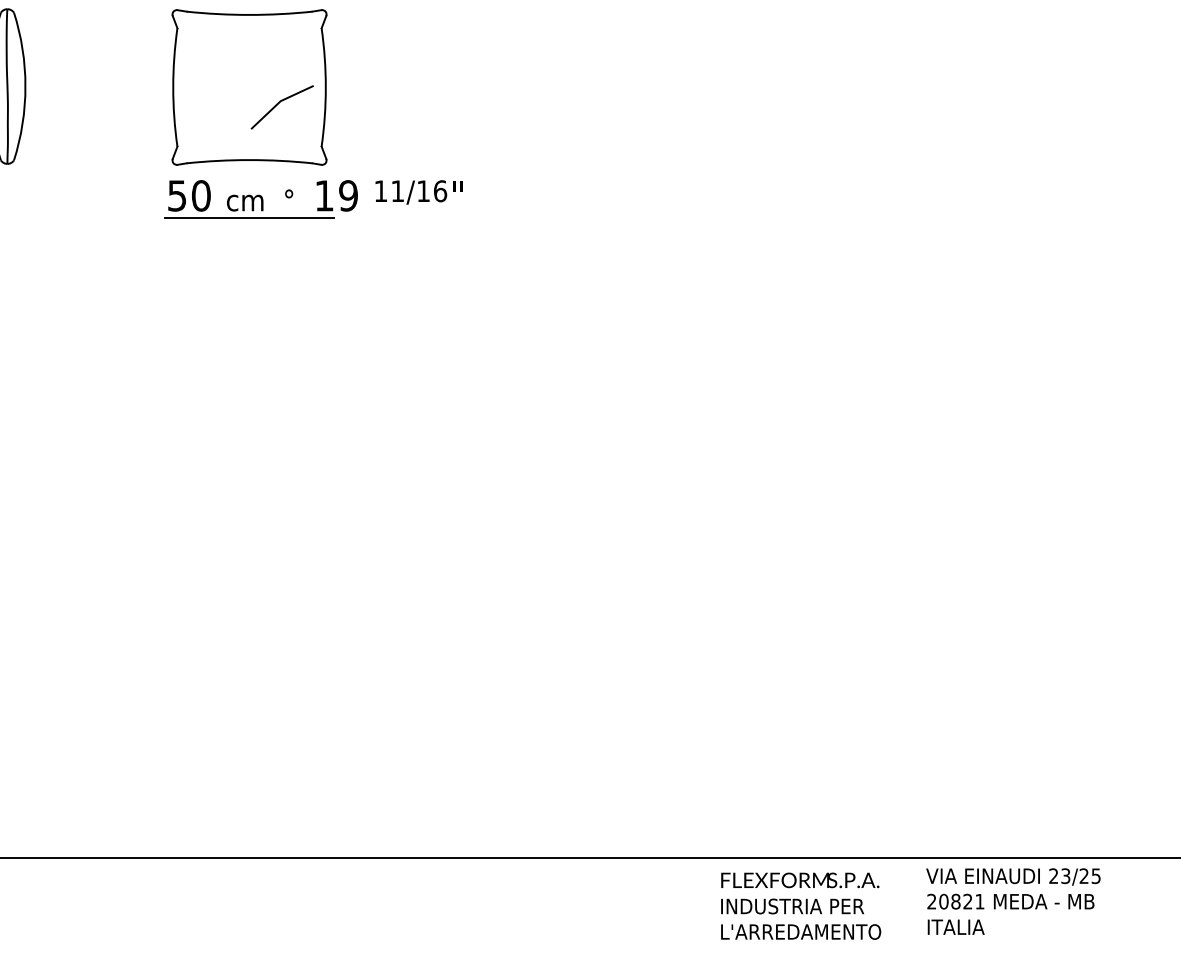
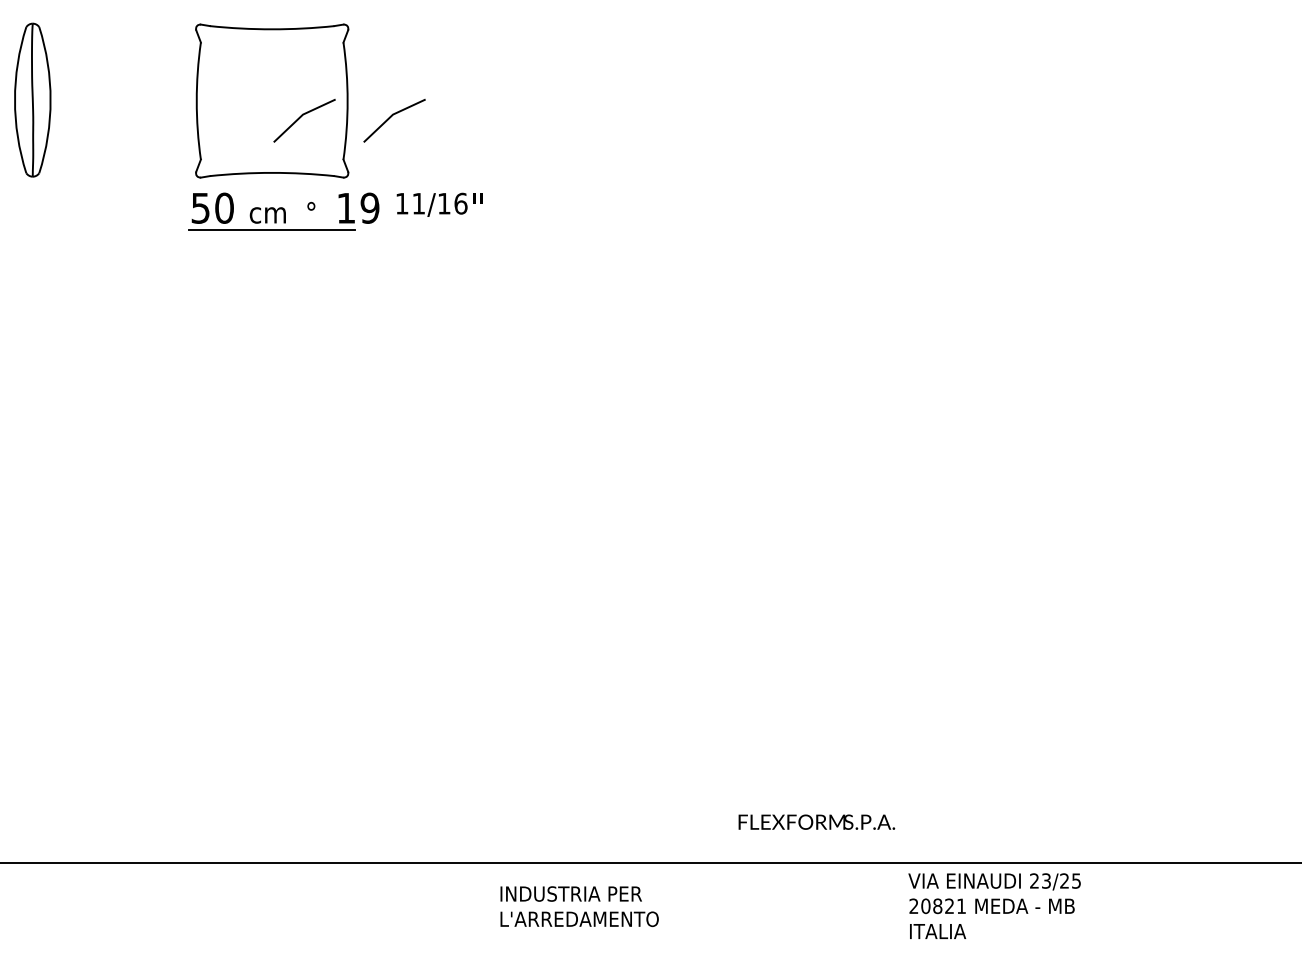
line: (370, 104) -> (391, 117), added
text: (799, 879) -> (816, 821), moved
text: (1013, 900) -> (994, 905), moved
text: (800, 919) -> (579, 906), moved

